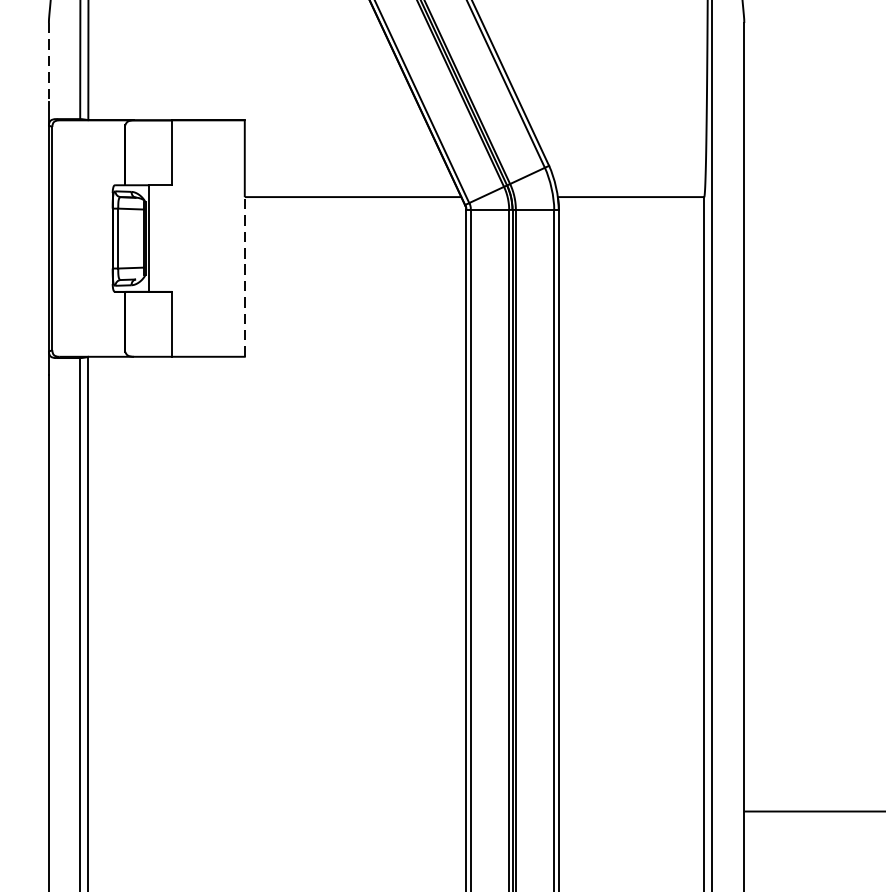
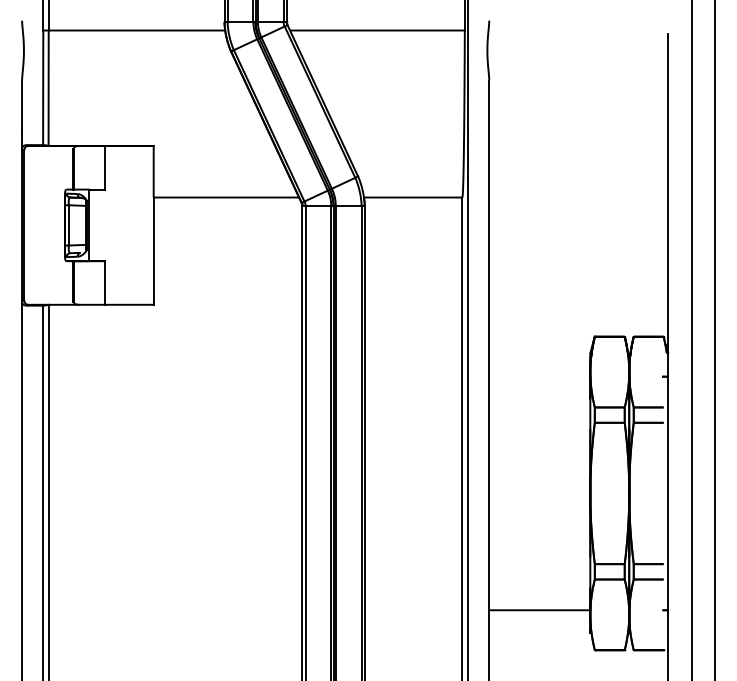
line: (49, 63) -> (22, 107), dashed -> solid
line: (244, 277) -> (153, 251), dashed -> solid

